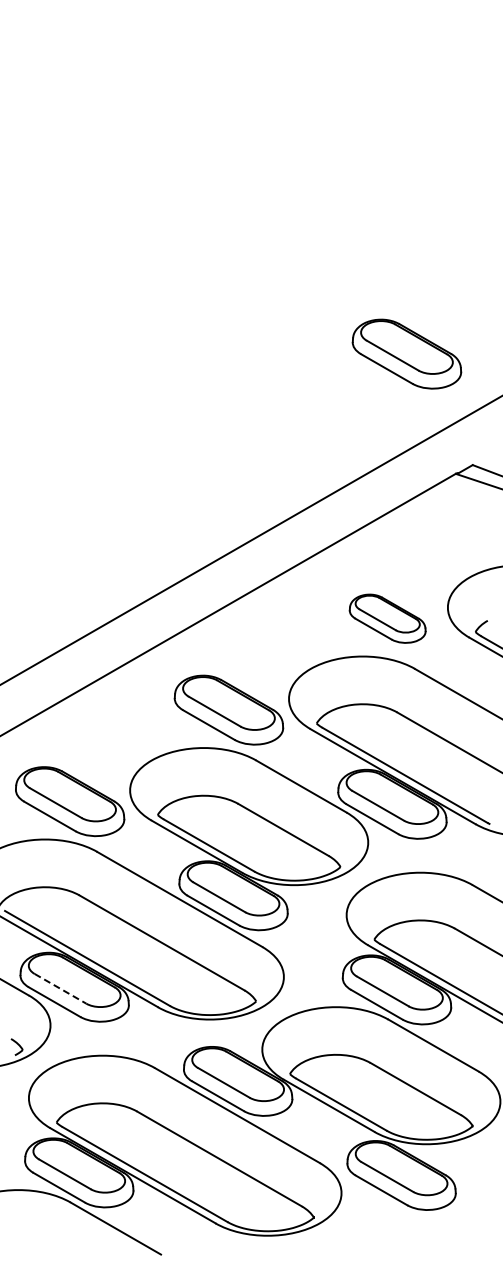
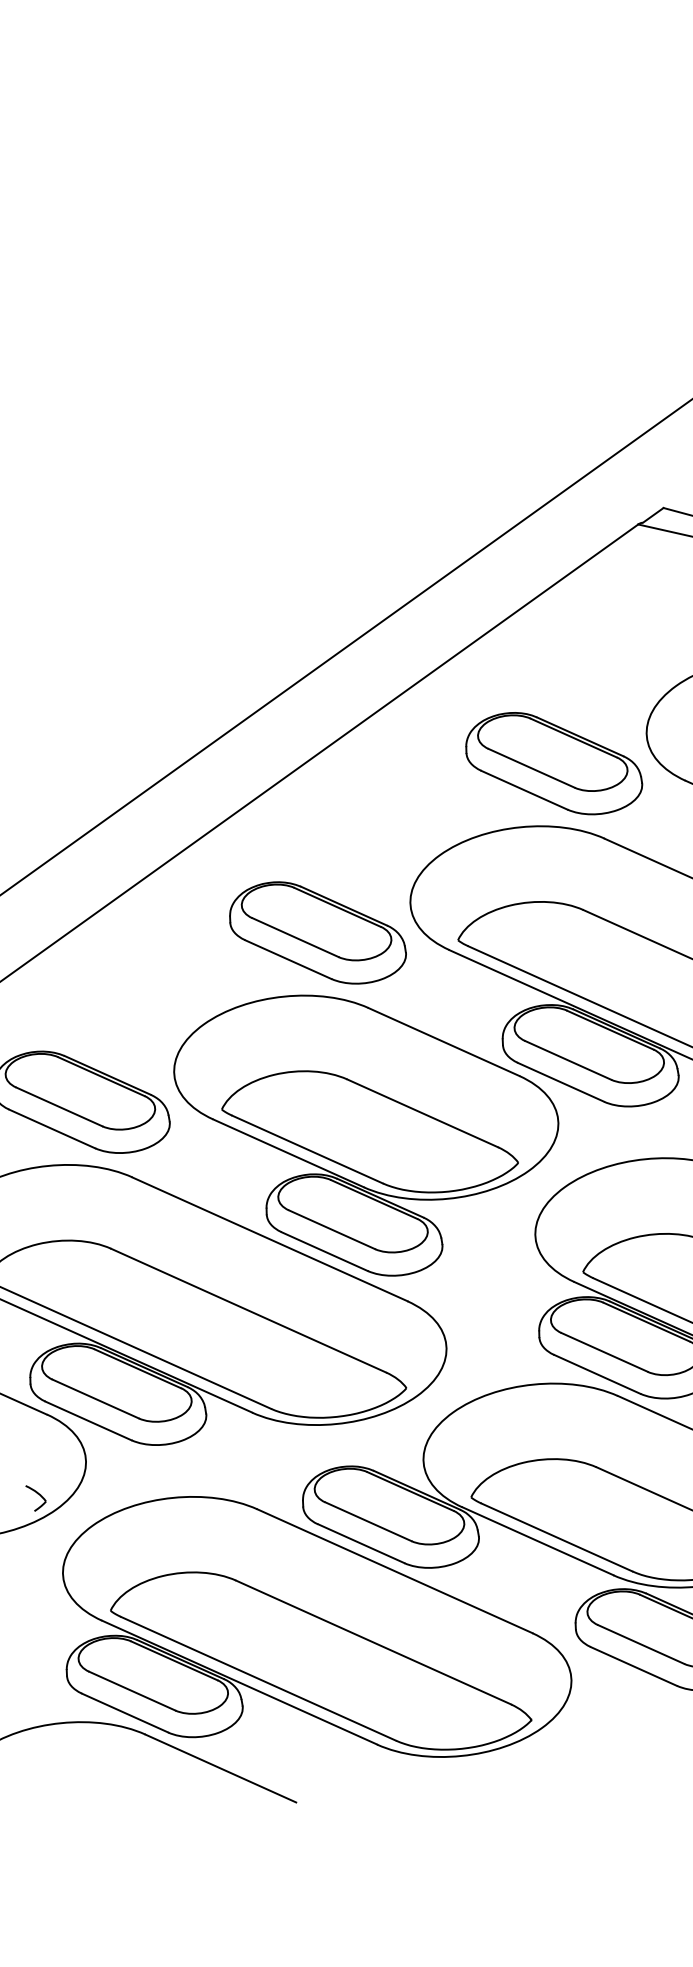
part: (406, 353) -> (541, 342), removed
part: (387, 618) -> (553, 763), size x1.43
line: (60, 988) -> (95, 1398), dashed -> solid

